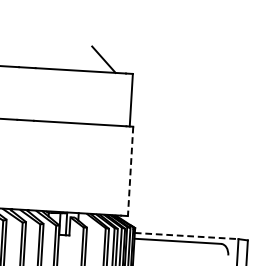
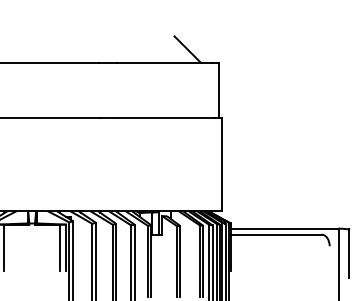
line: (130, 171) -> (222, 164), dashed -> solid
line: (187, 236) -> (285, 228), dashed -> solid

